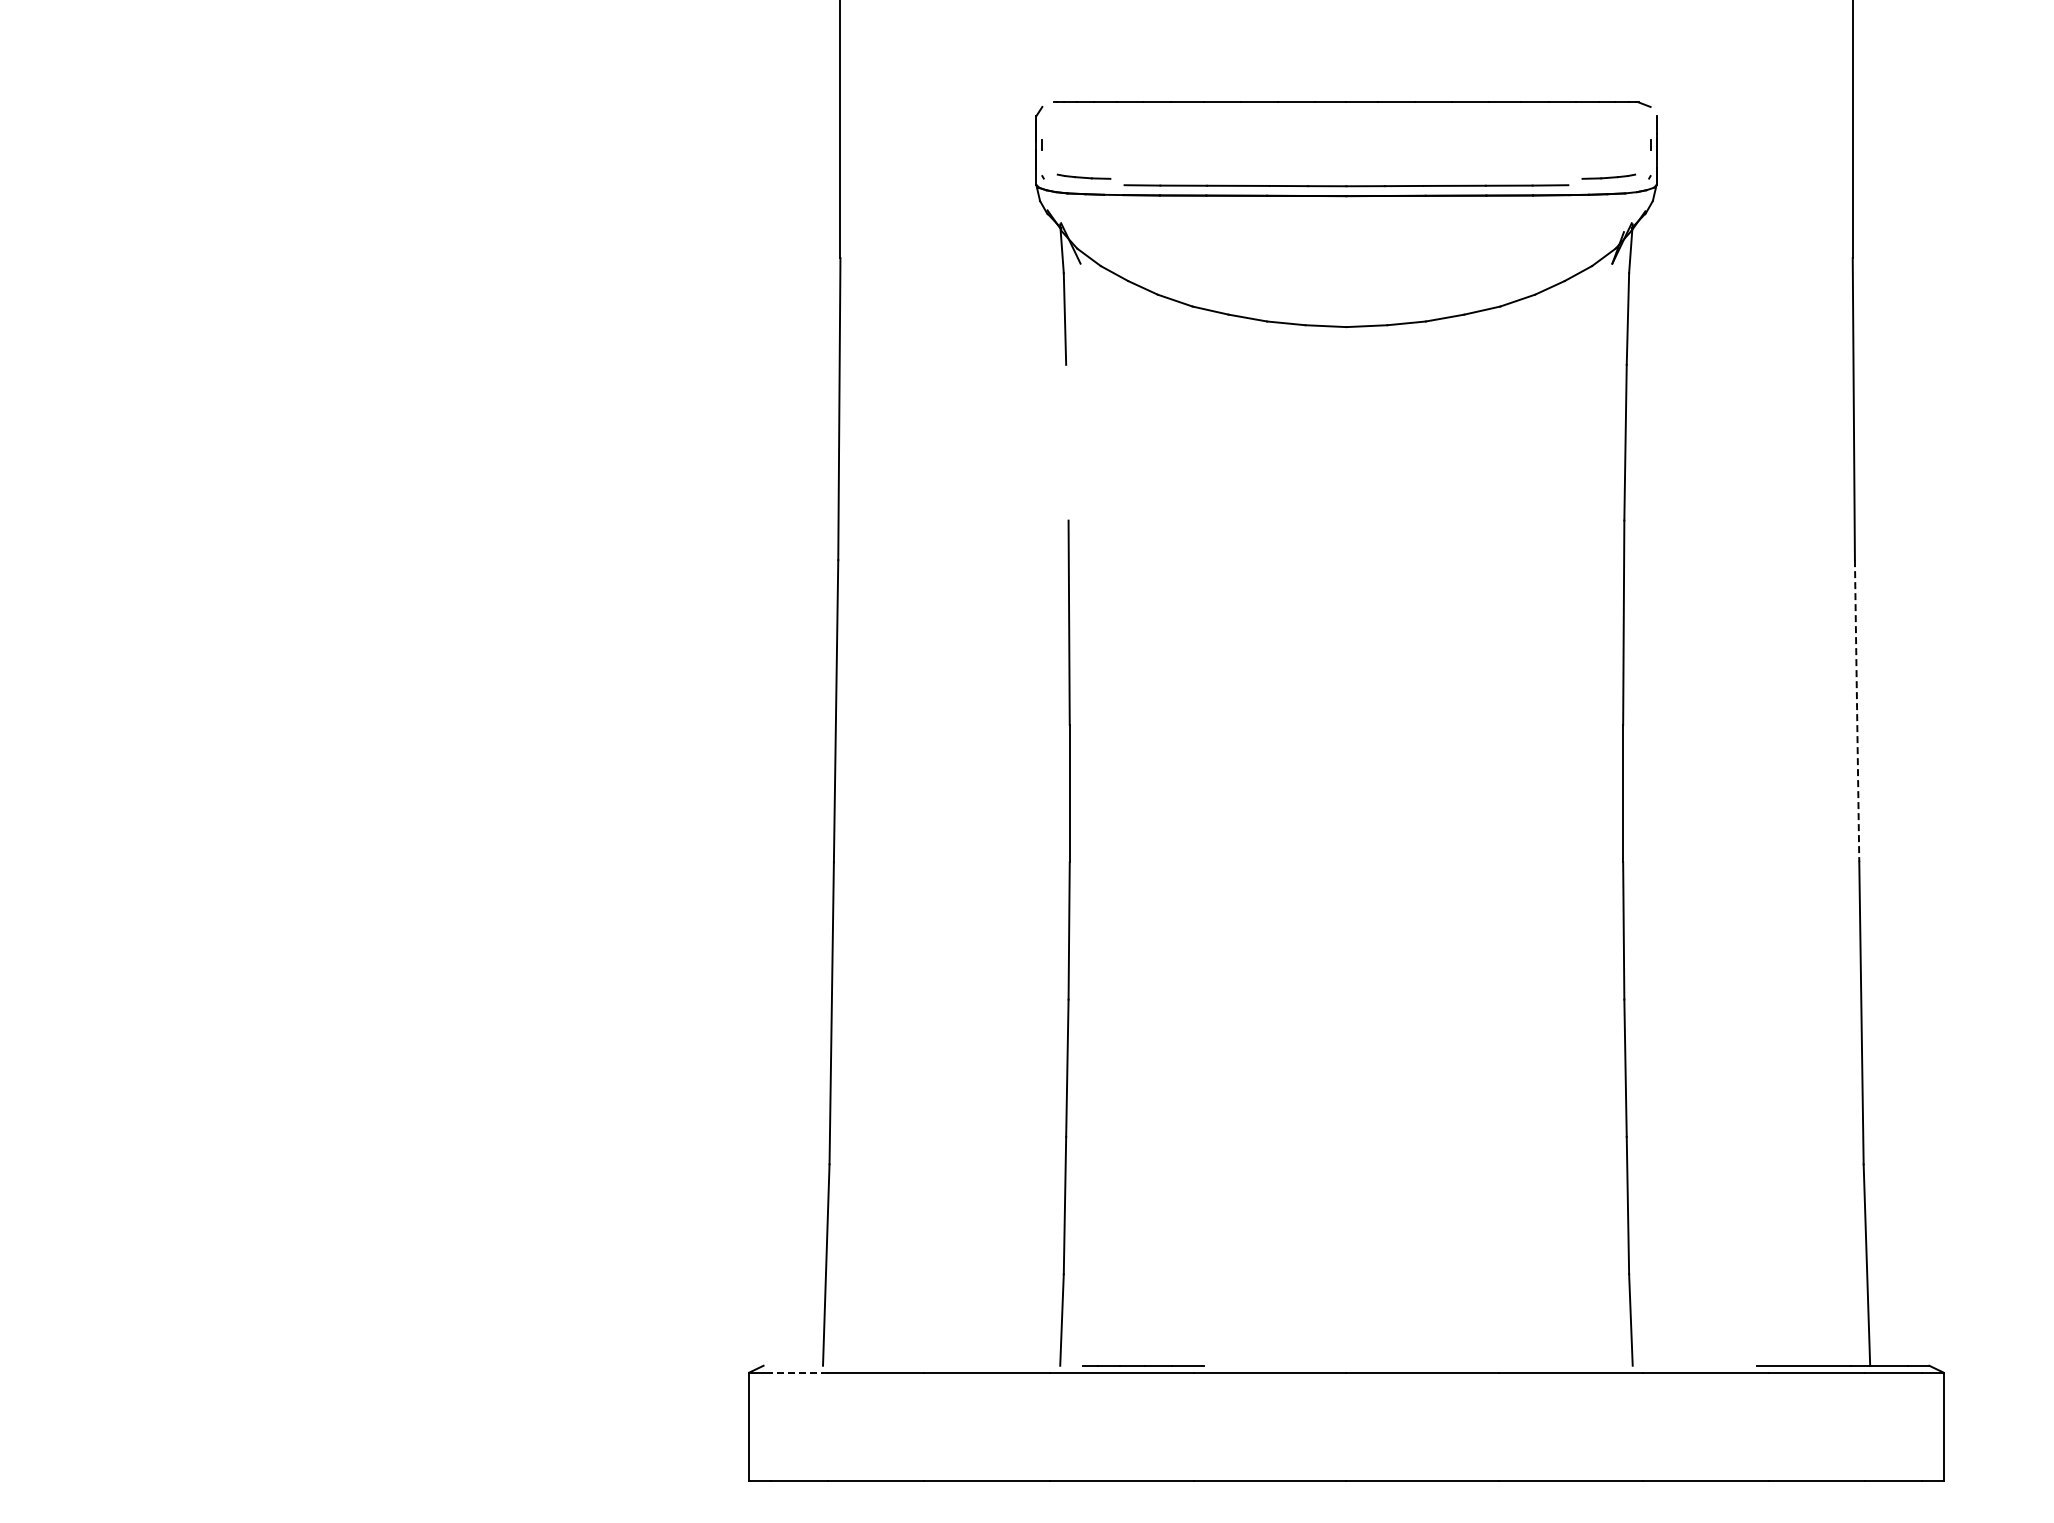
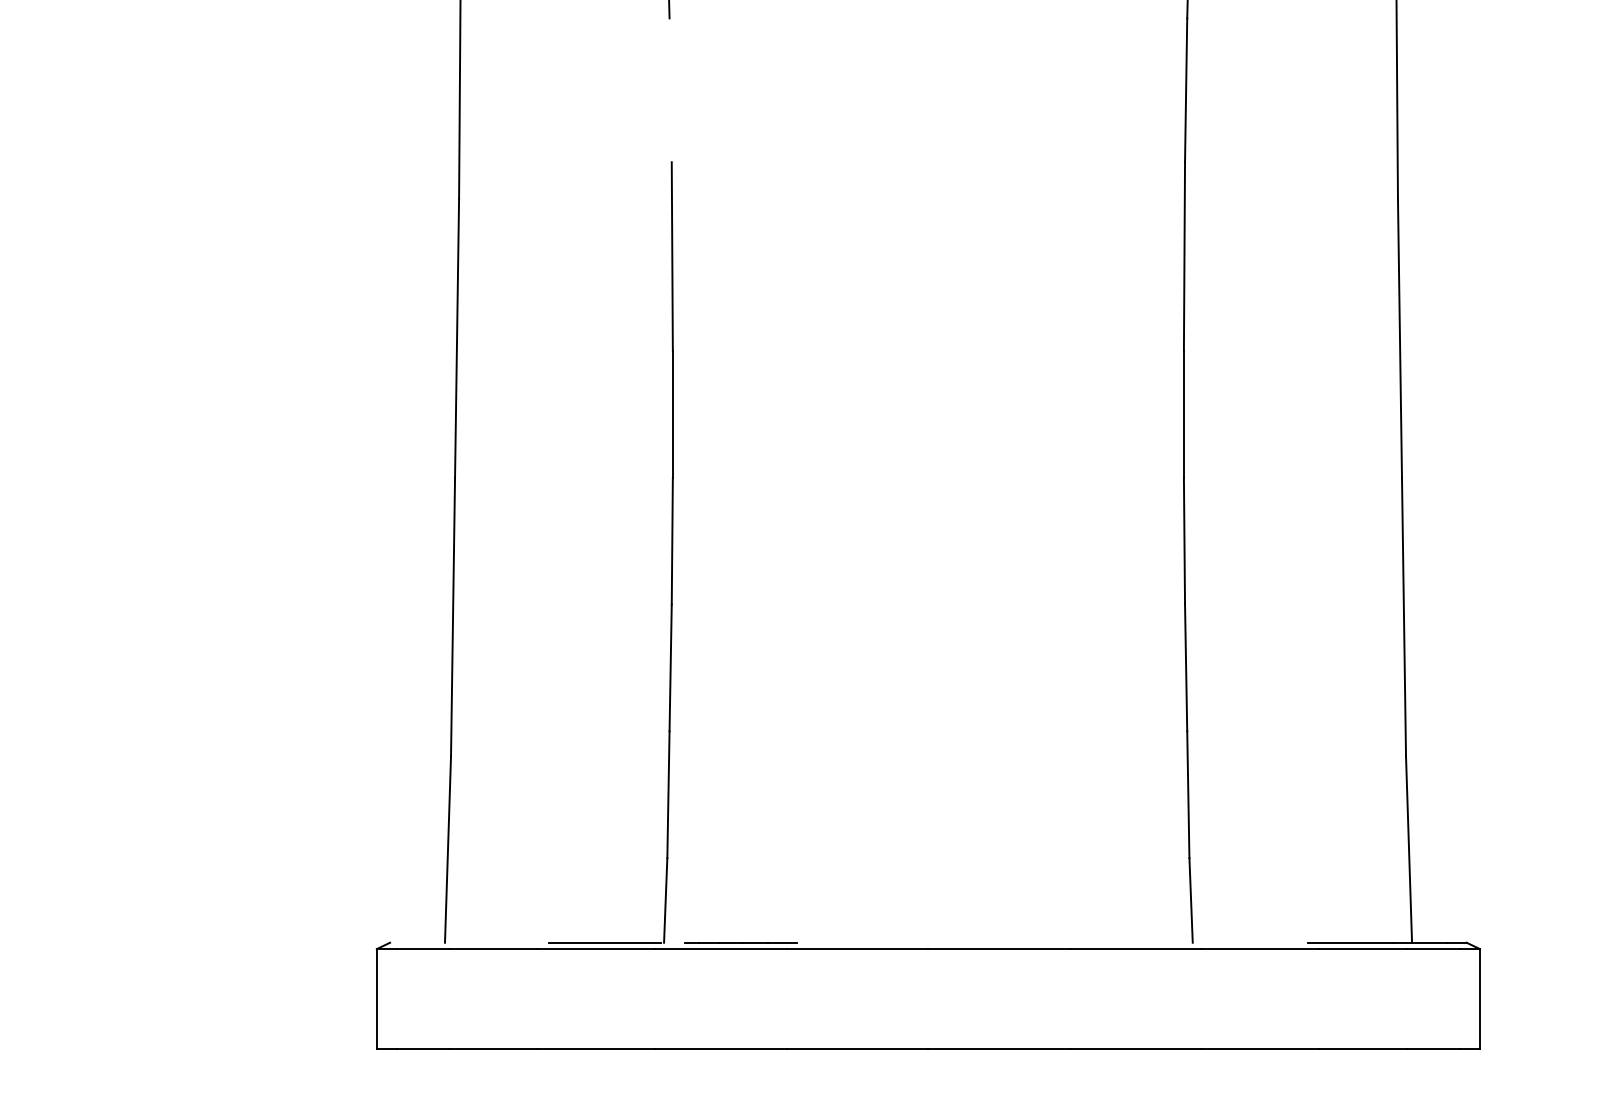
line: (1857, 711) -> (1400, 338), dashed -> solid
line: (996, 1365) -> (605, 942), added
line: (799, 1372) -> (423, 948), dashed -> solid

